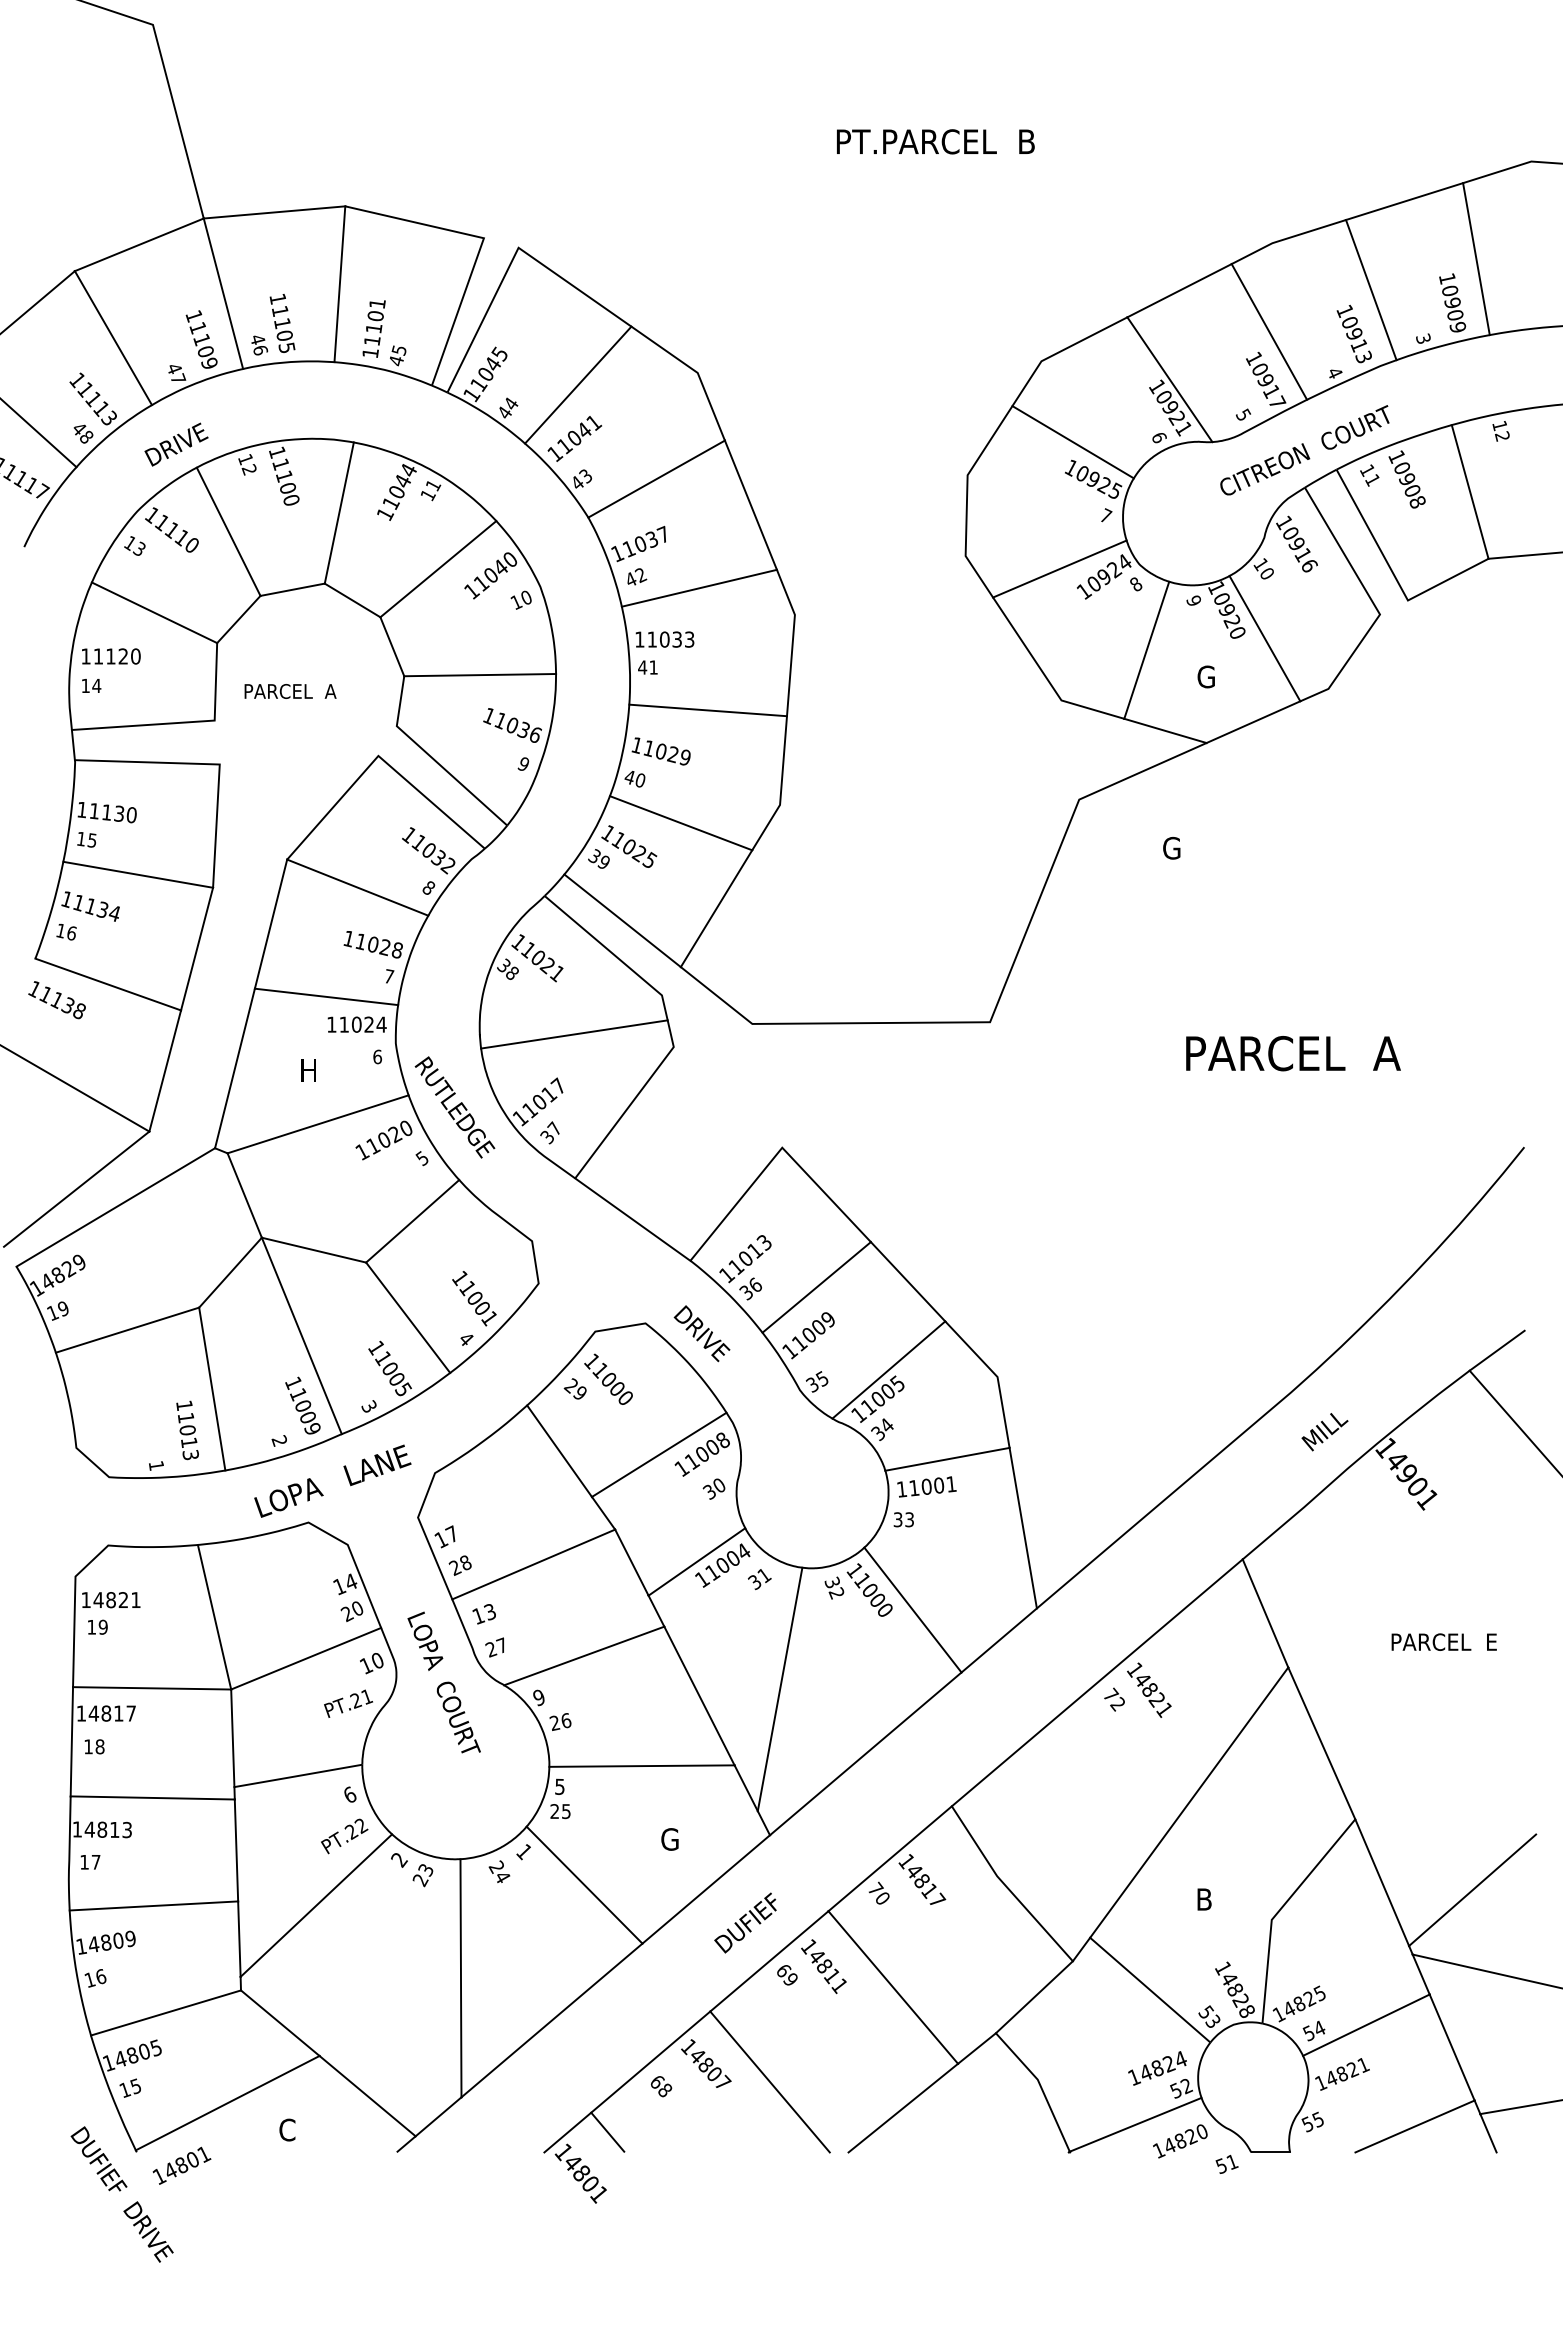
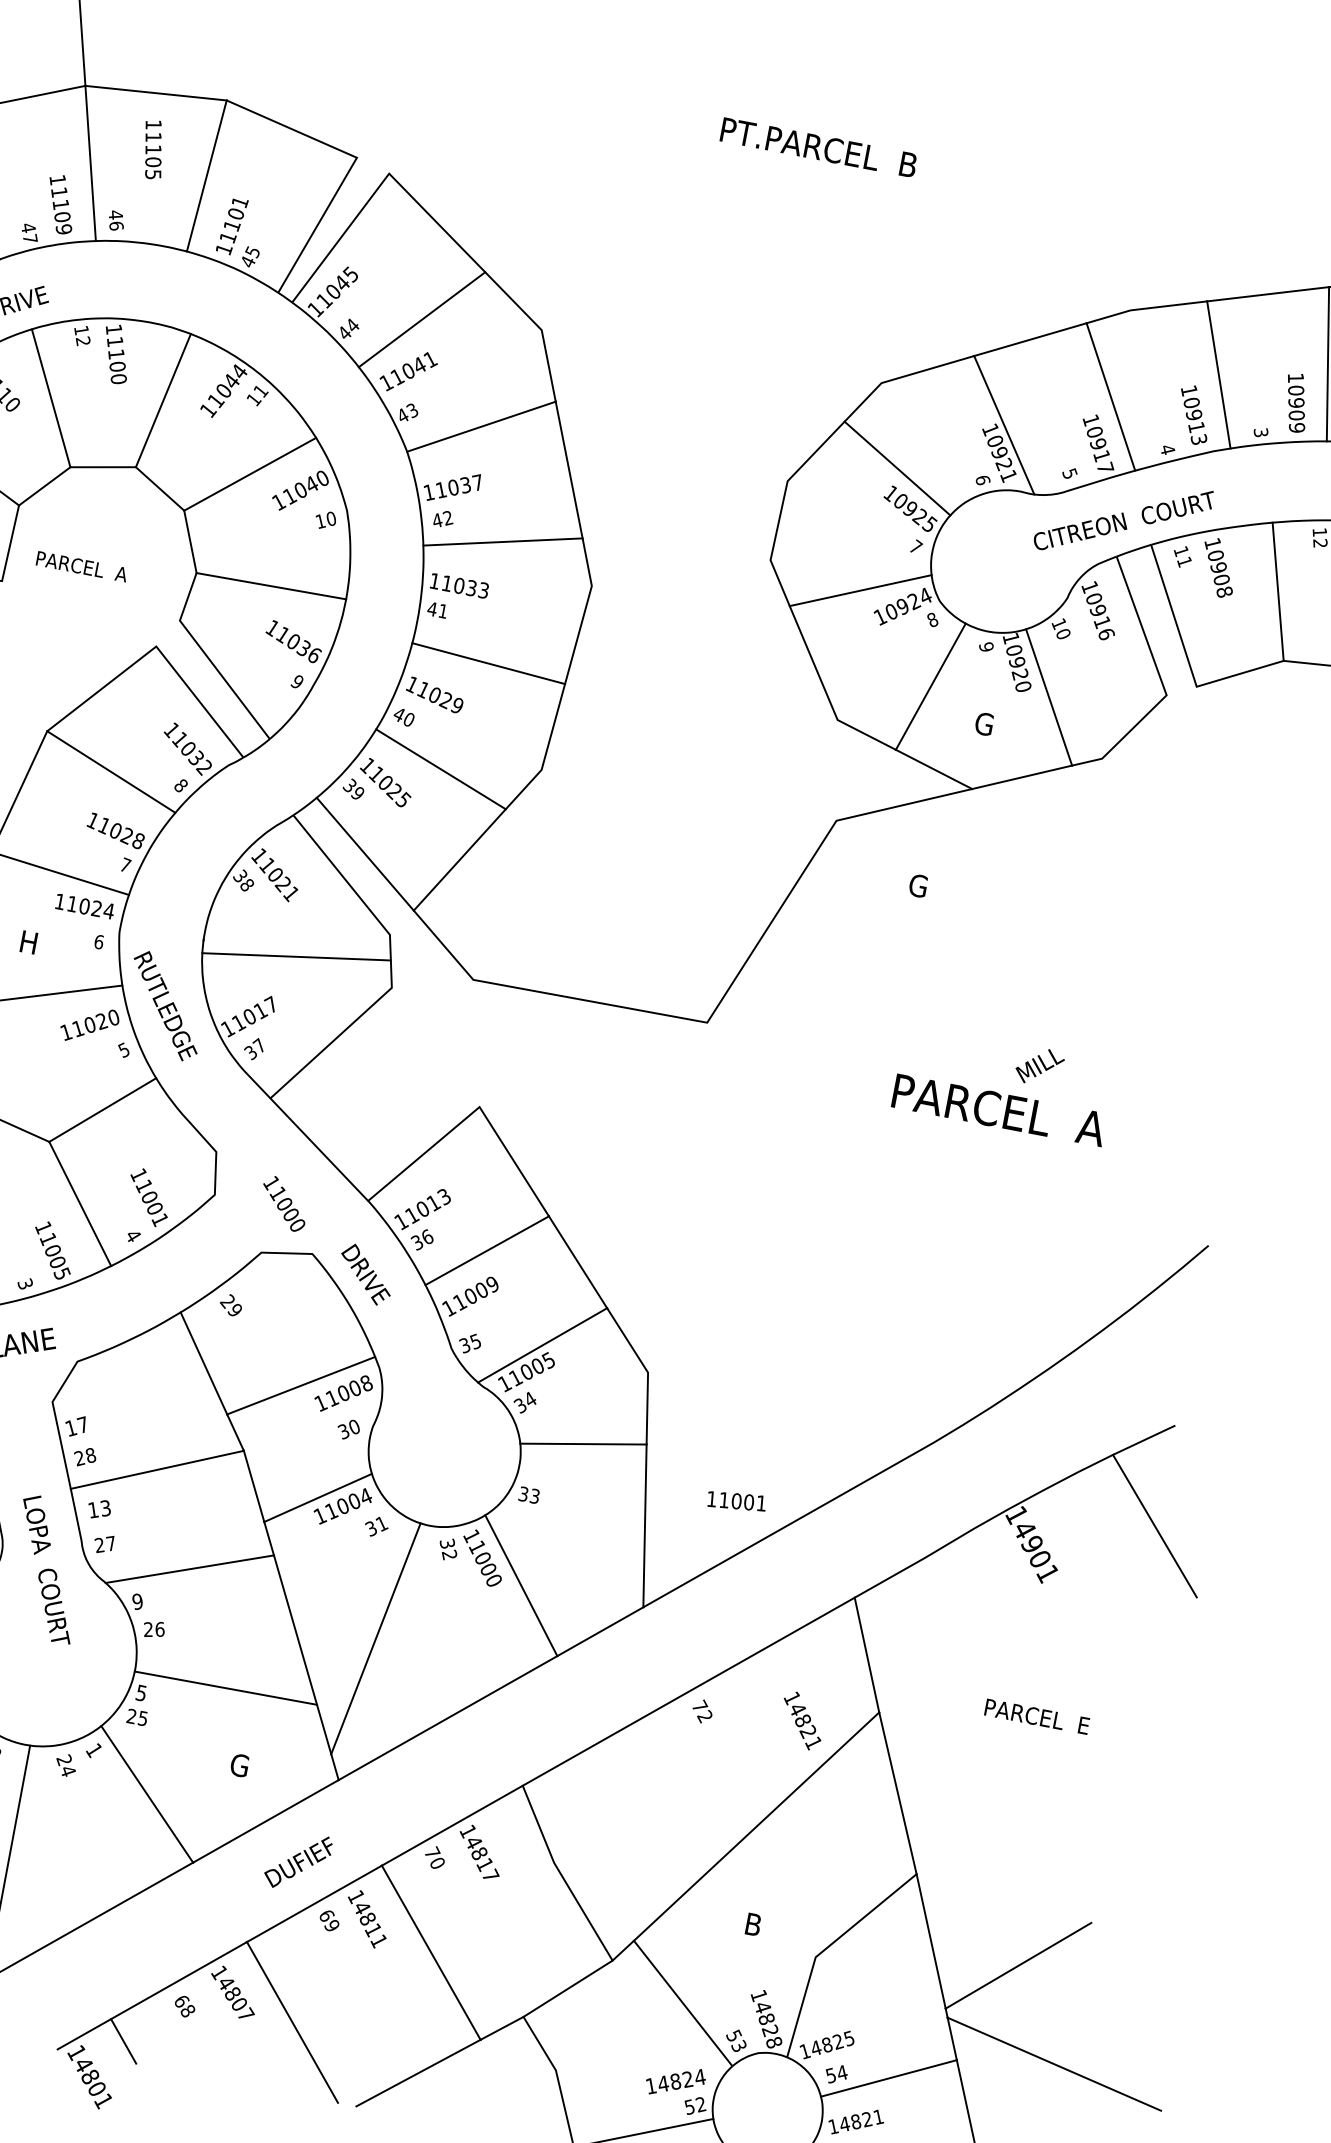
text: (282, 323) -> (153, 149), moved
text: (608, 1378) -> (284, 1202), moved
text: (1324, 1432) -> (1039, 1066), moved
text: (926, 1486) -> (736, 1500), moved
text: (1149, 1689) -> (802, 1720), moved

